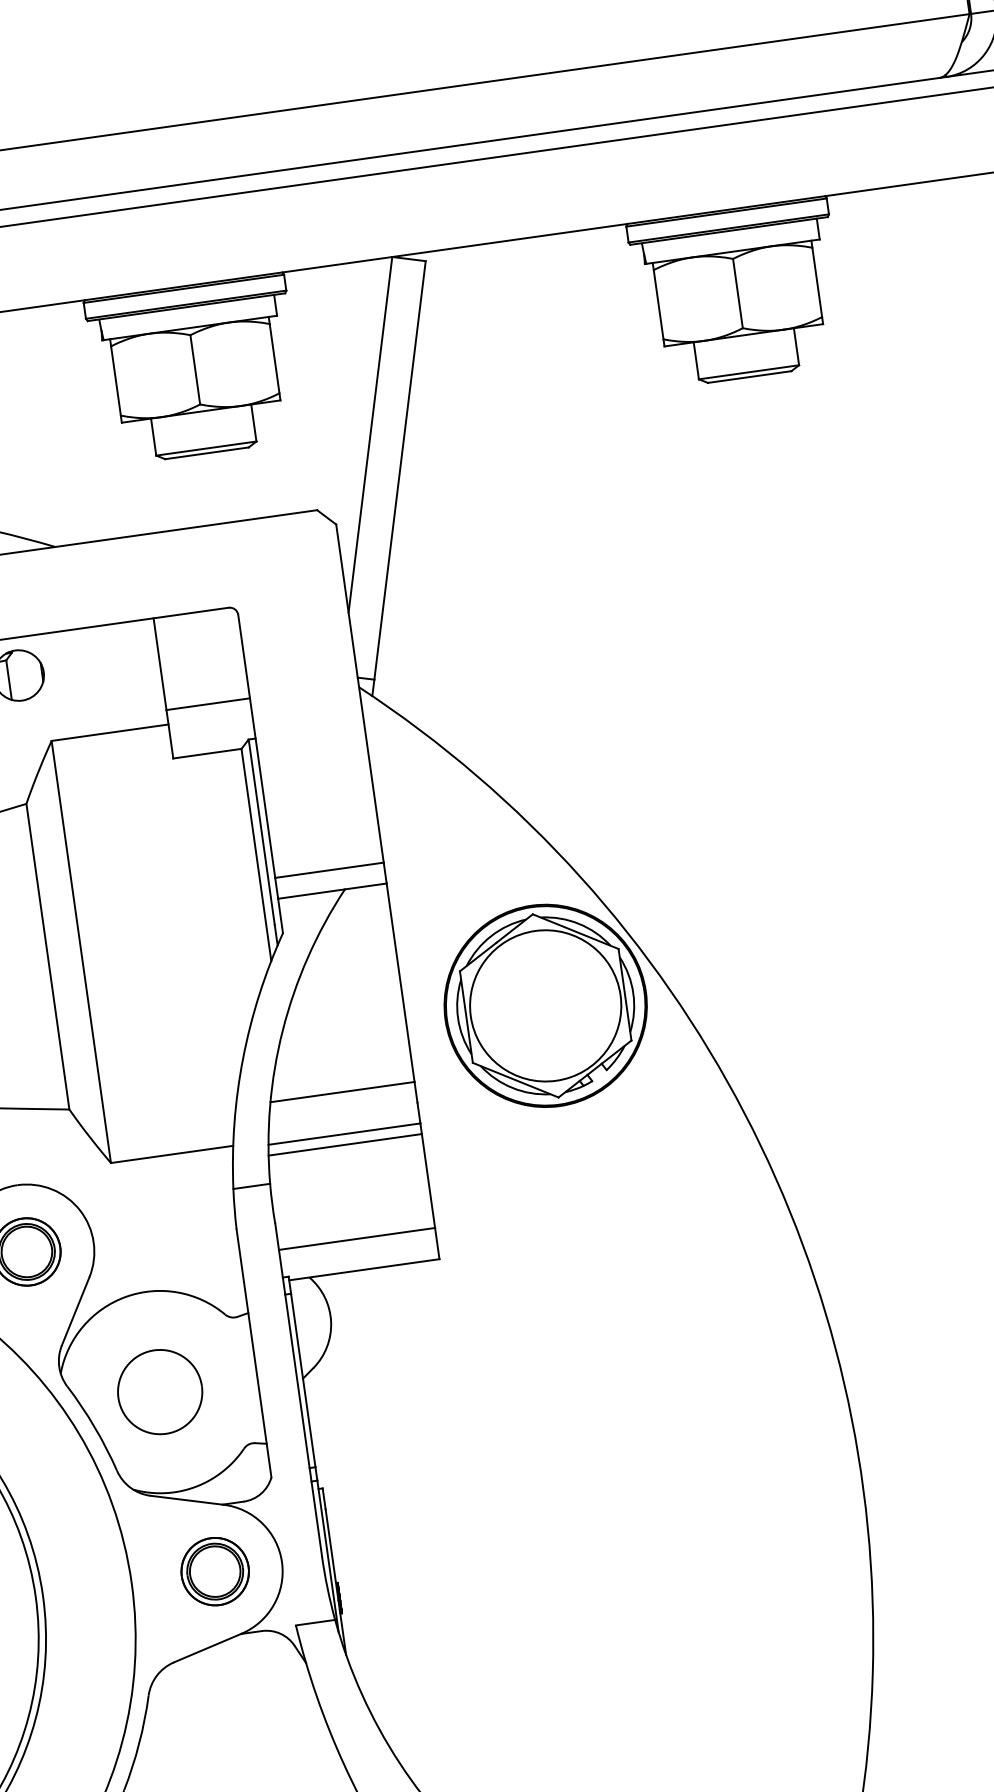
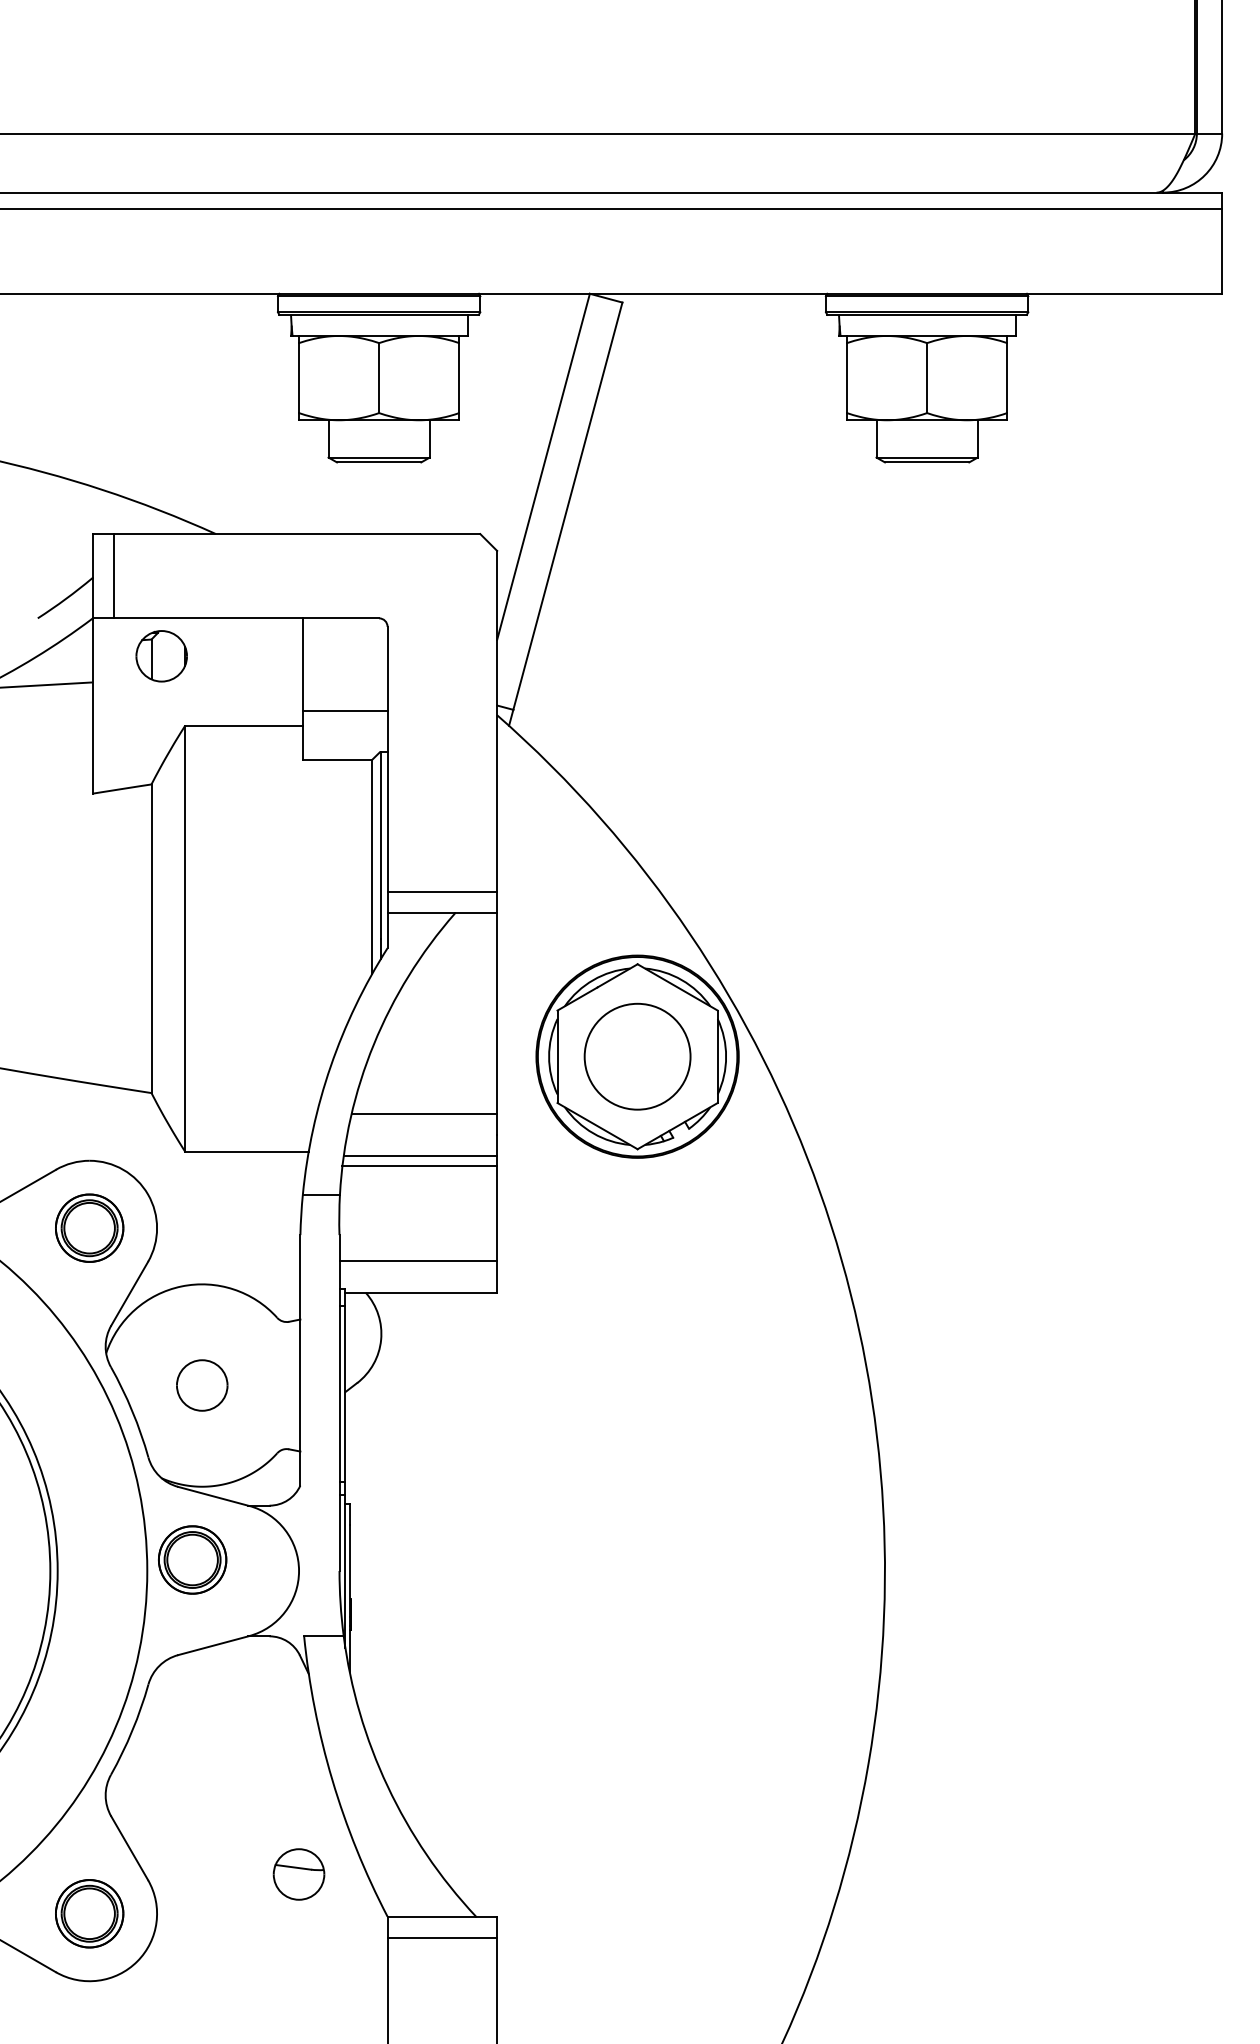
circle: (545, 1005) -> (637, 1056), size x0.7
part: (160, 1392) -> (202, 1385), size x0.6
part: (215, 1571) -> (192, 1559), moved

